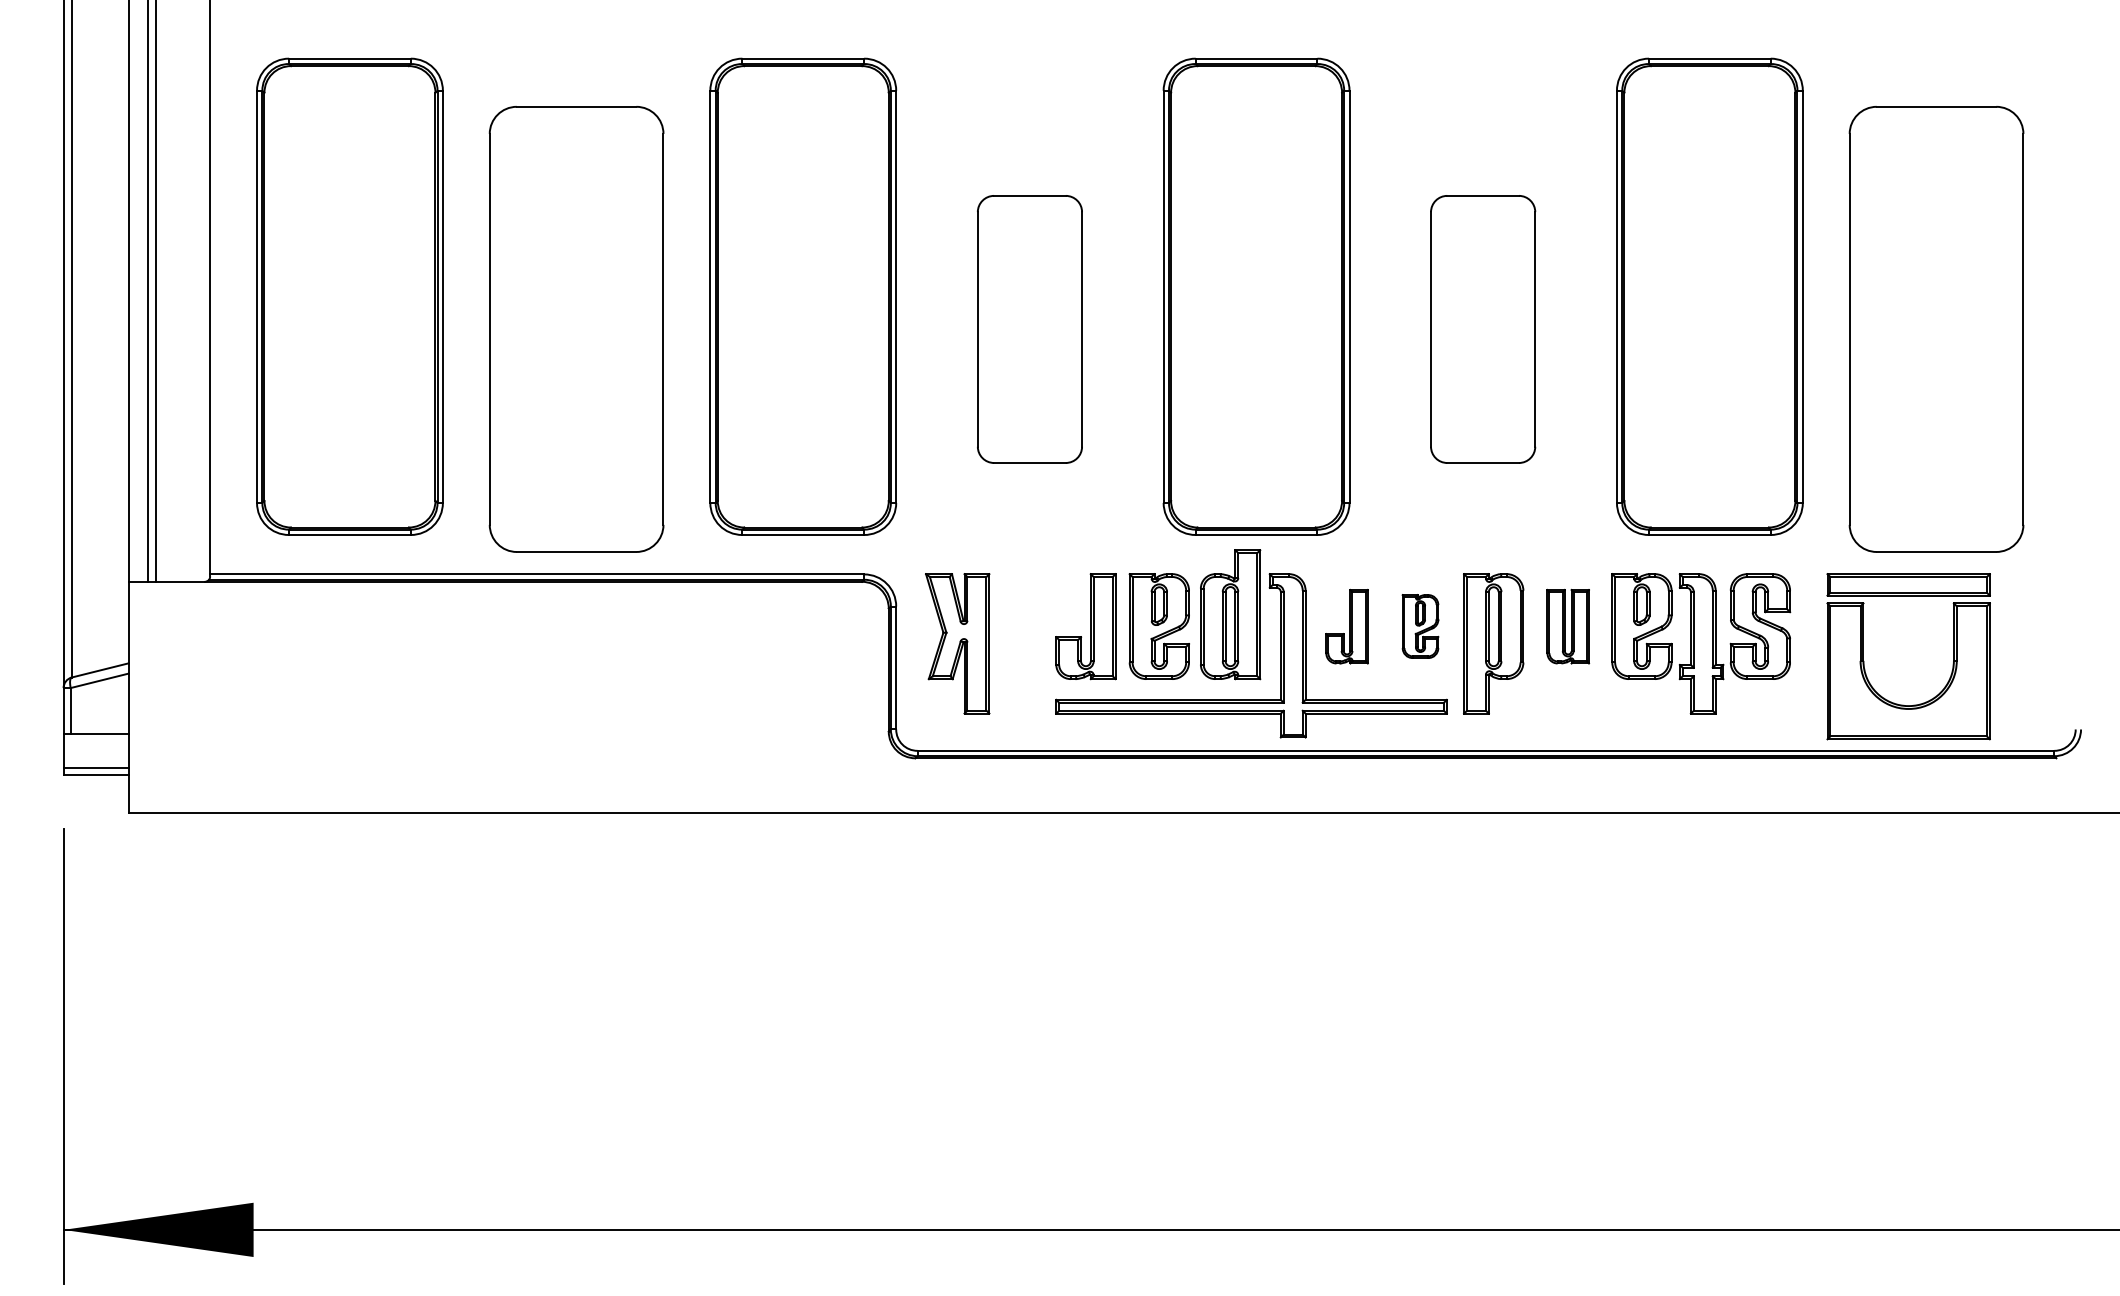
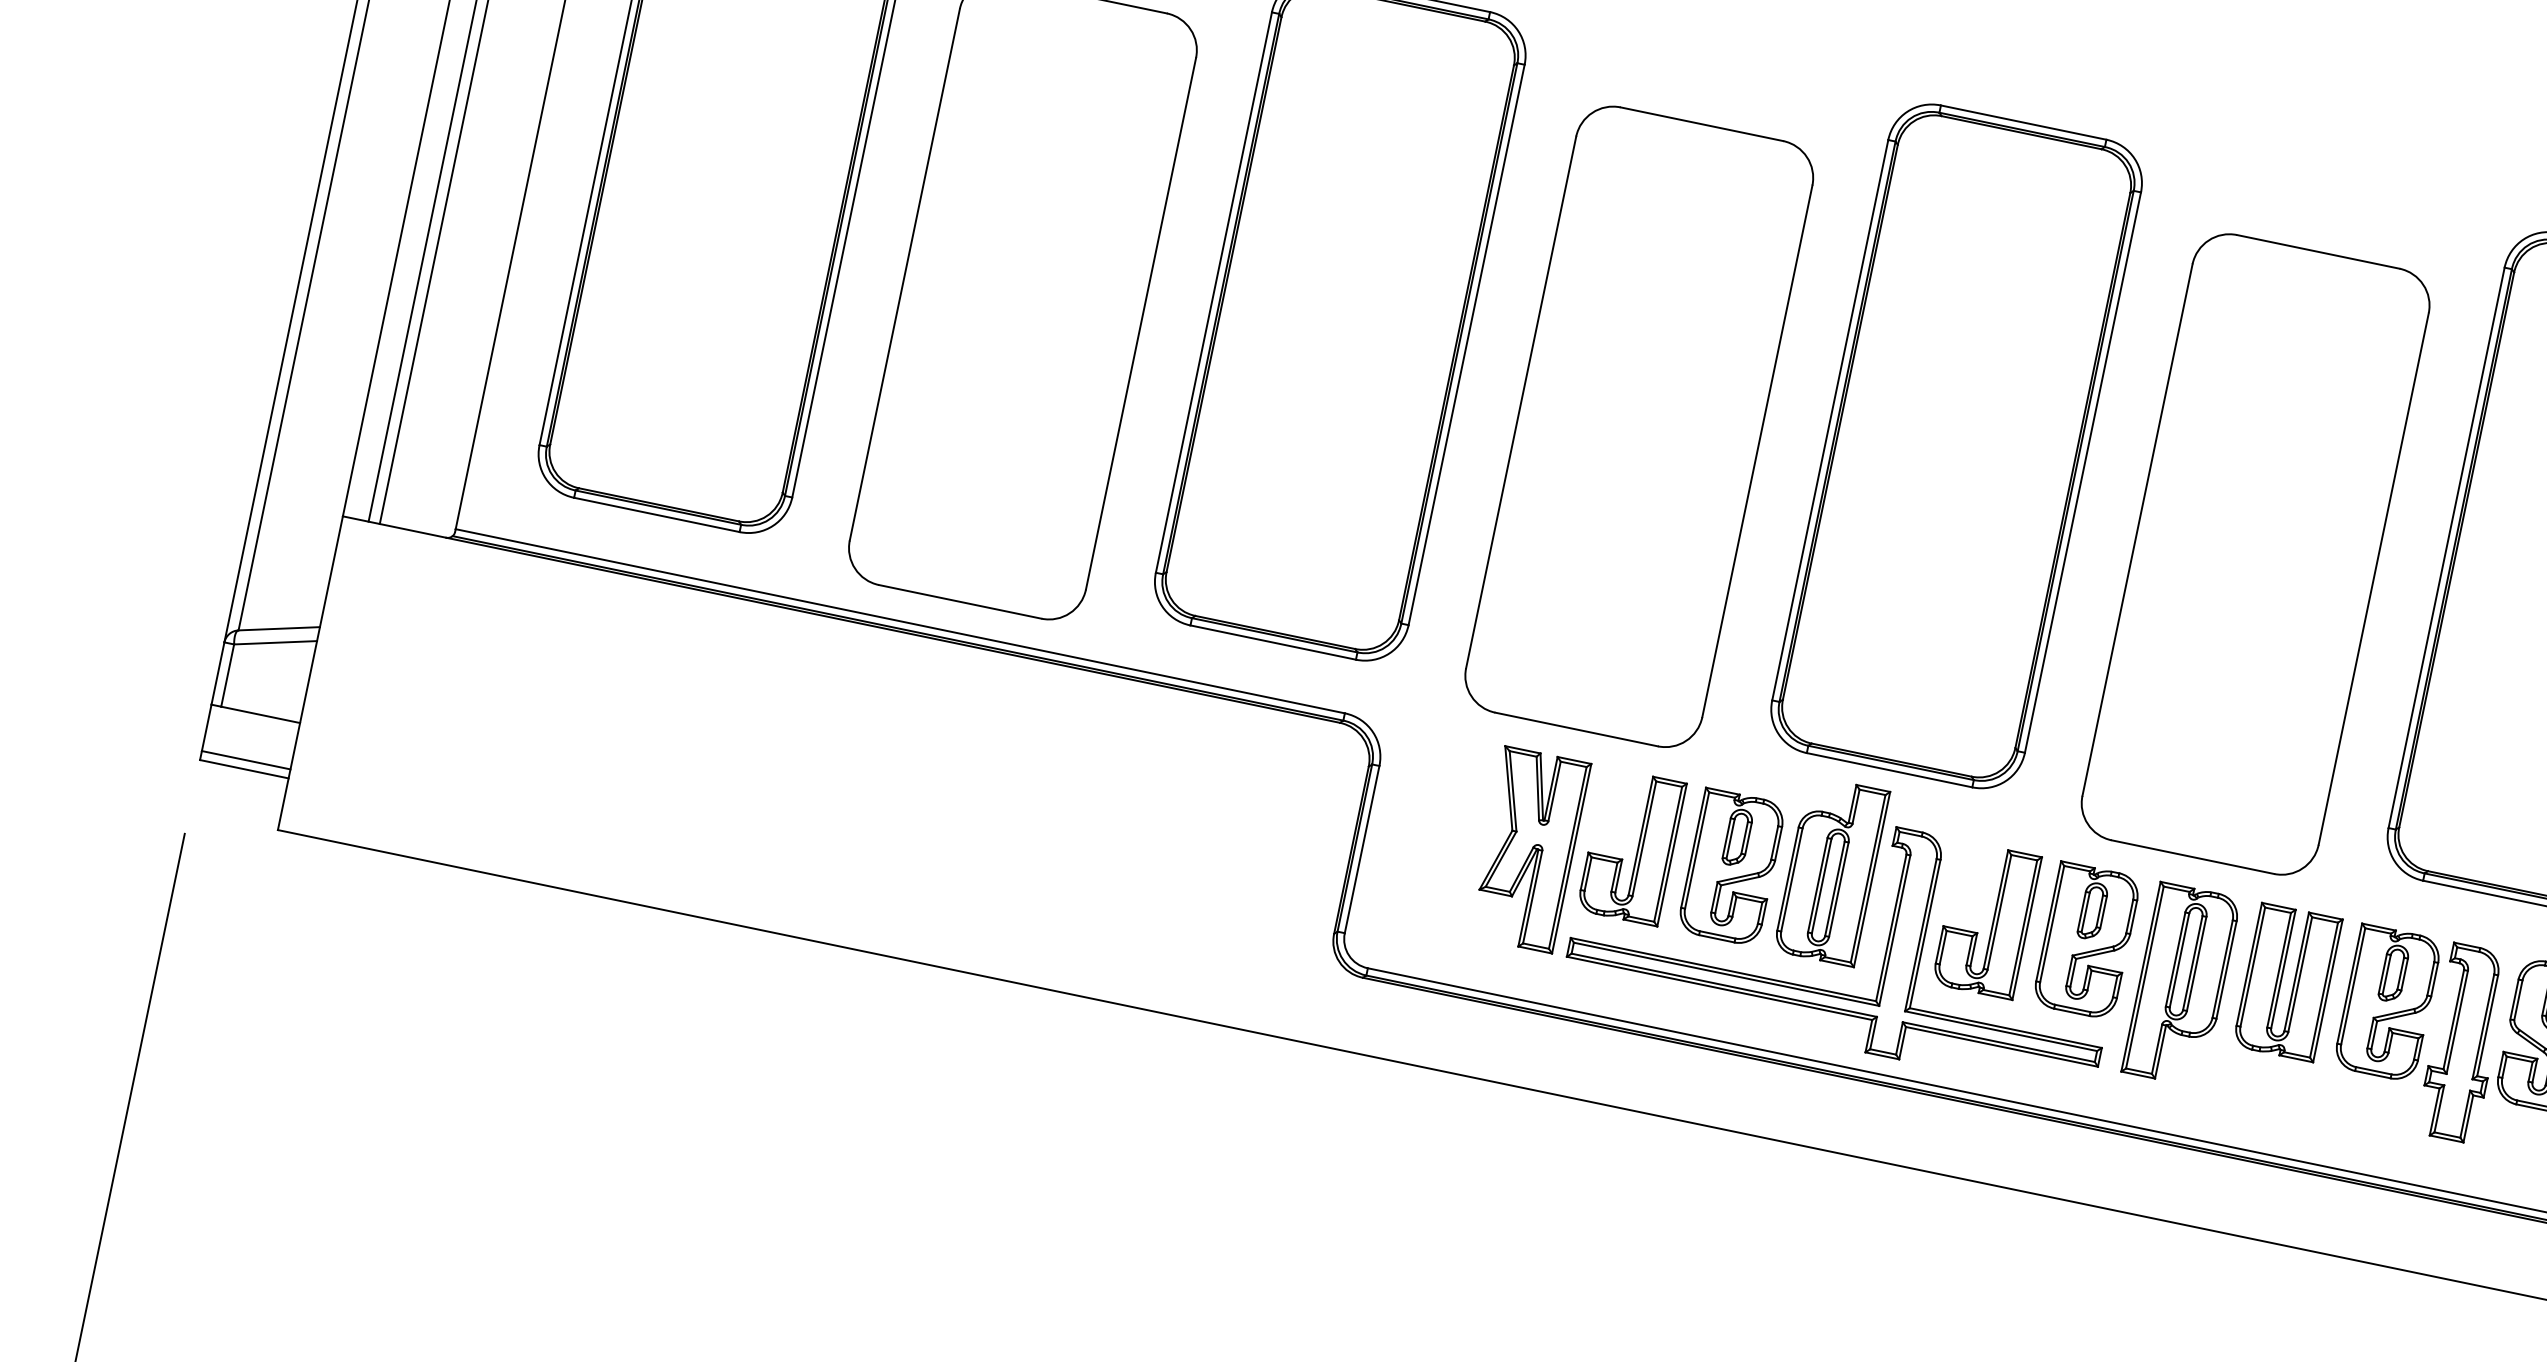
part: (1029, 329) -> (1638, 426), size x1.67
part: (1482, 329) -> (2254, 554), size x1.67
part: (1346, 626) -> (1986, 919), size x1.43
part: (1420, 626) -> (2086, 940), size x1.67
part: (1567, 626) -> (2286, 982), size x1.43
part: (957, 643) -> (1528, 849), moved

